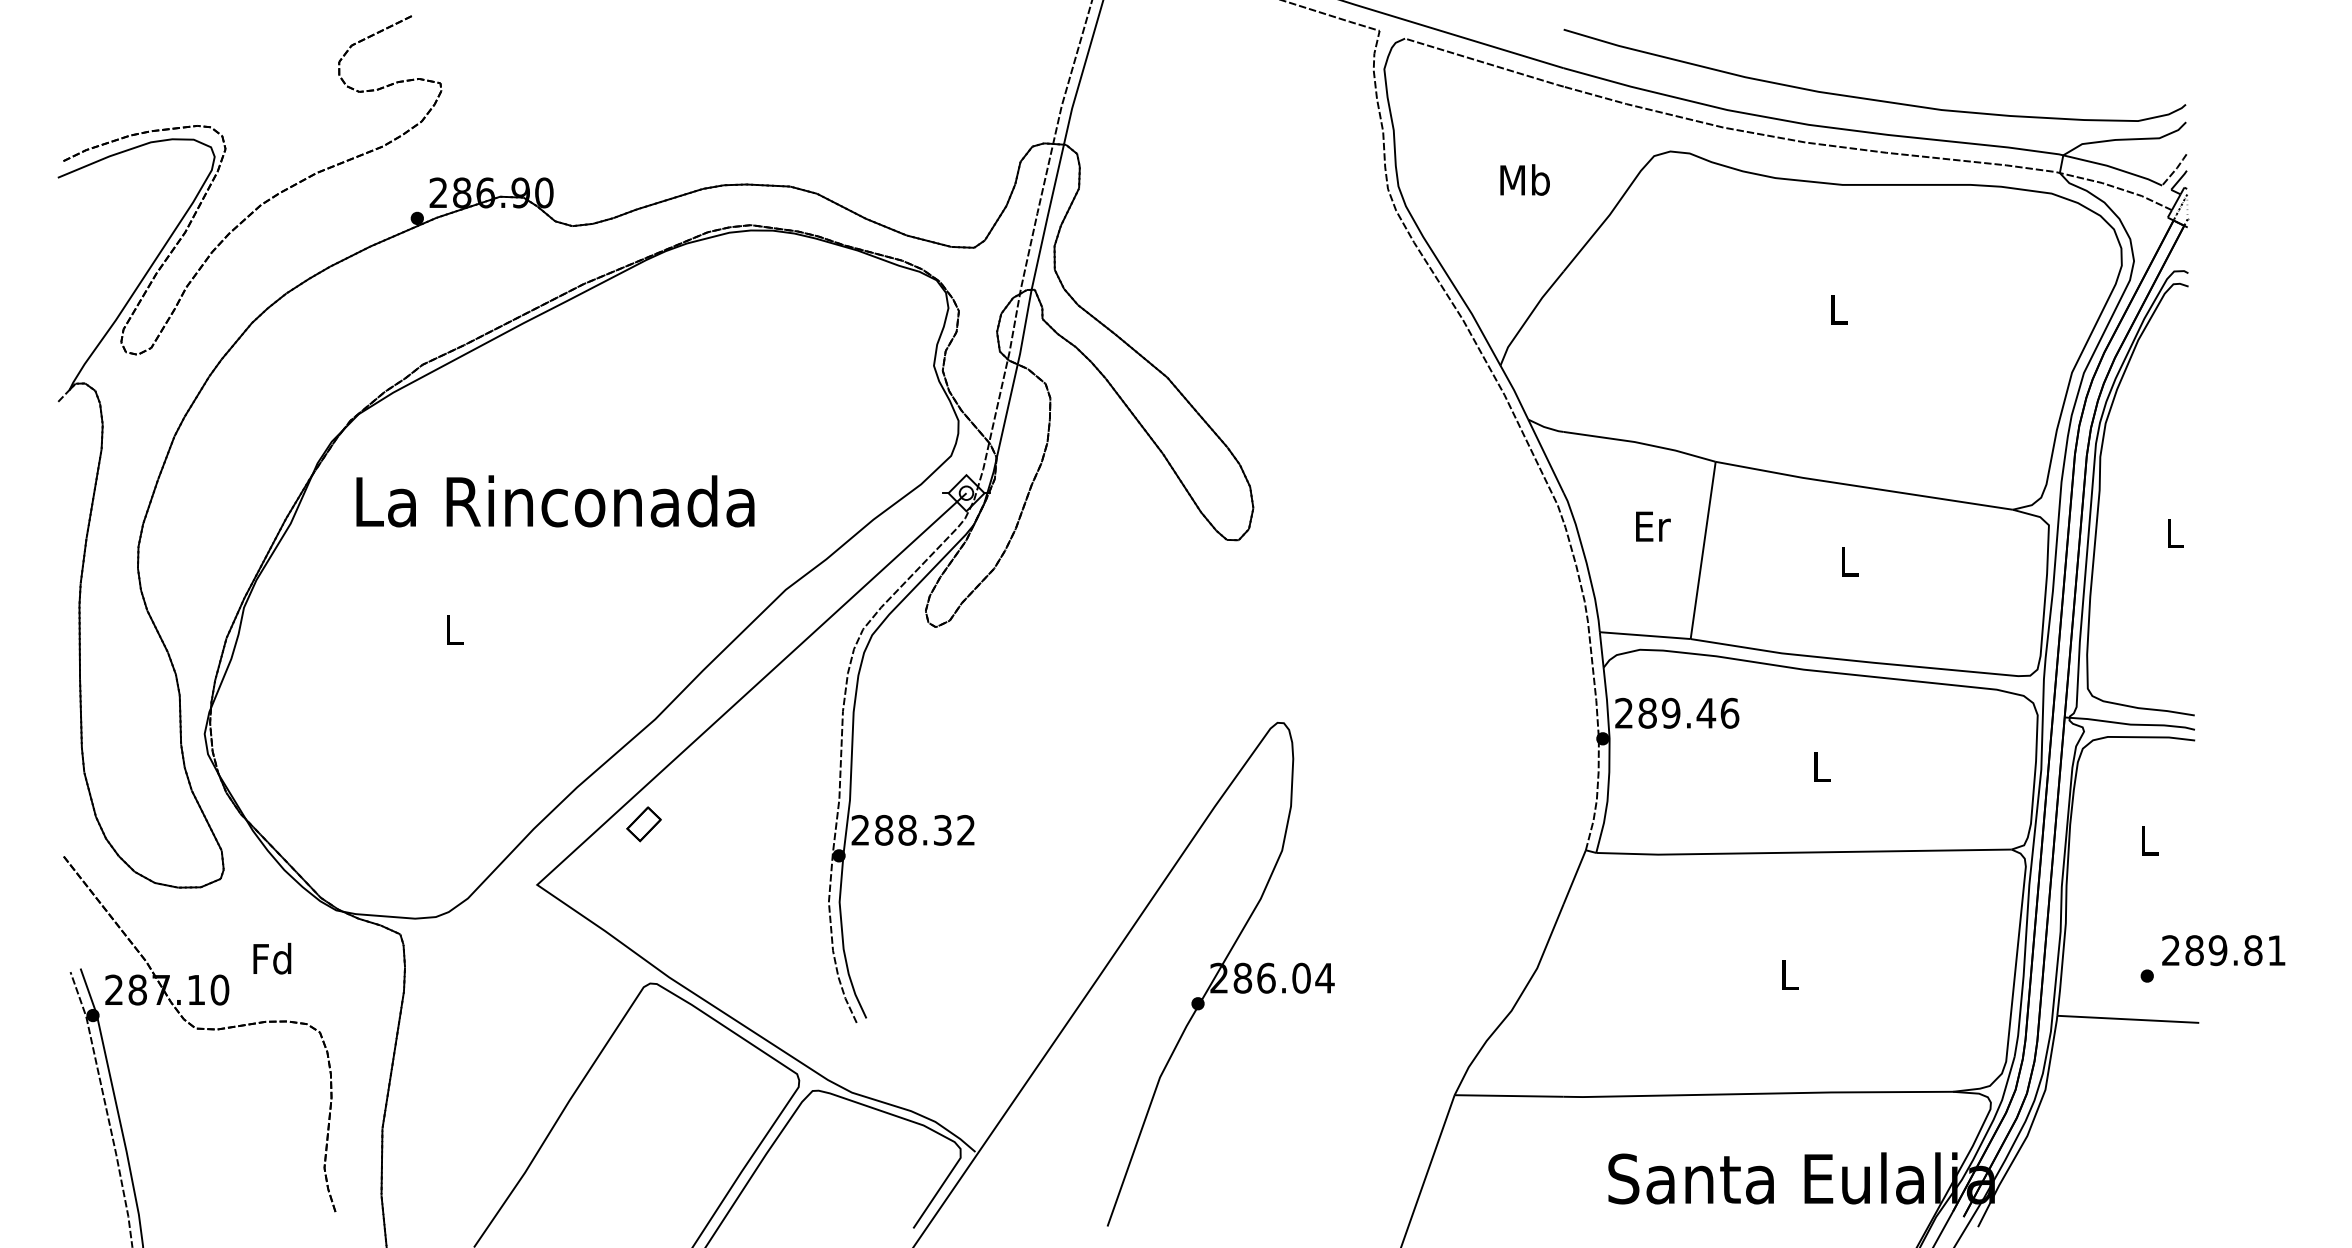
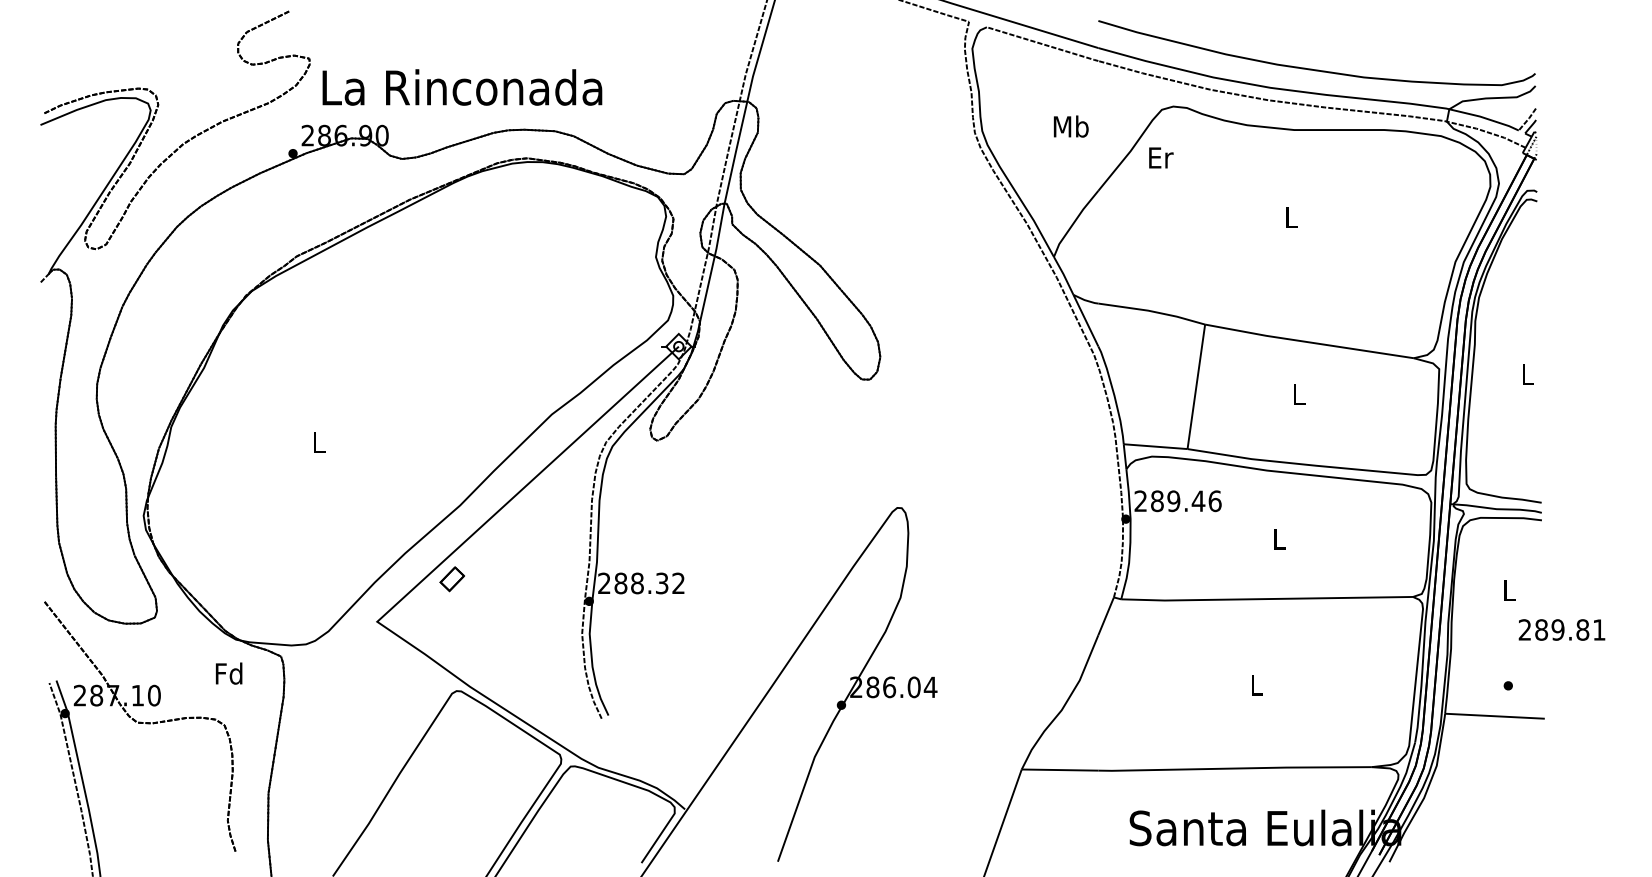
text: (555, 501) -> (462, 87), moved
text: (1653, 526) -> (1161, 157), moved
text: (2223, 950) -> (1561, 629), moved
text: (272, 958) -> (229, 673), moved

